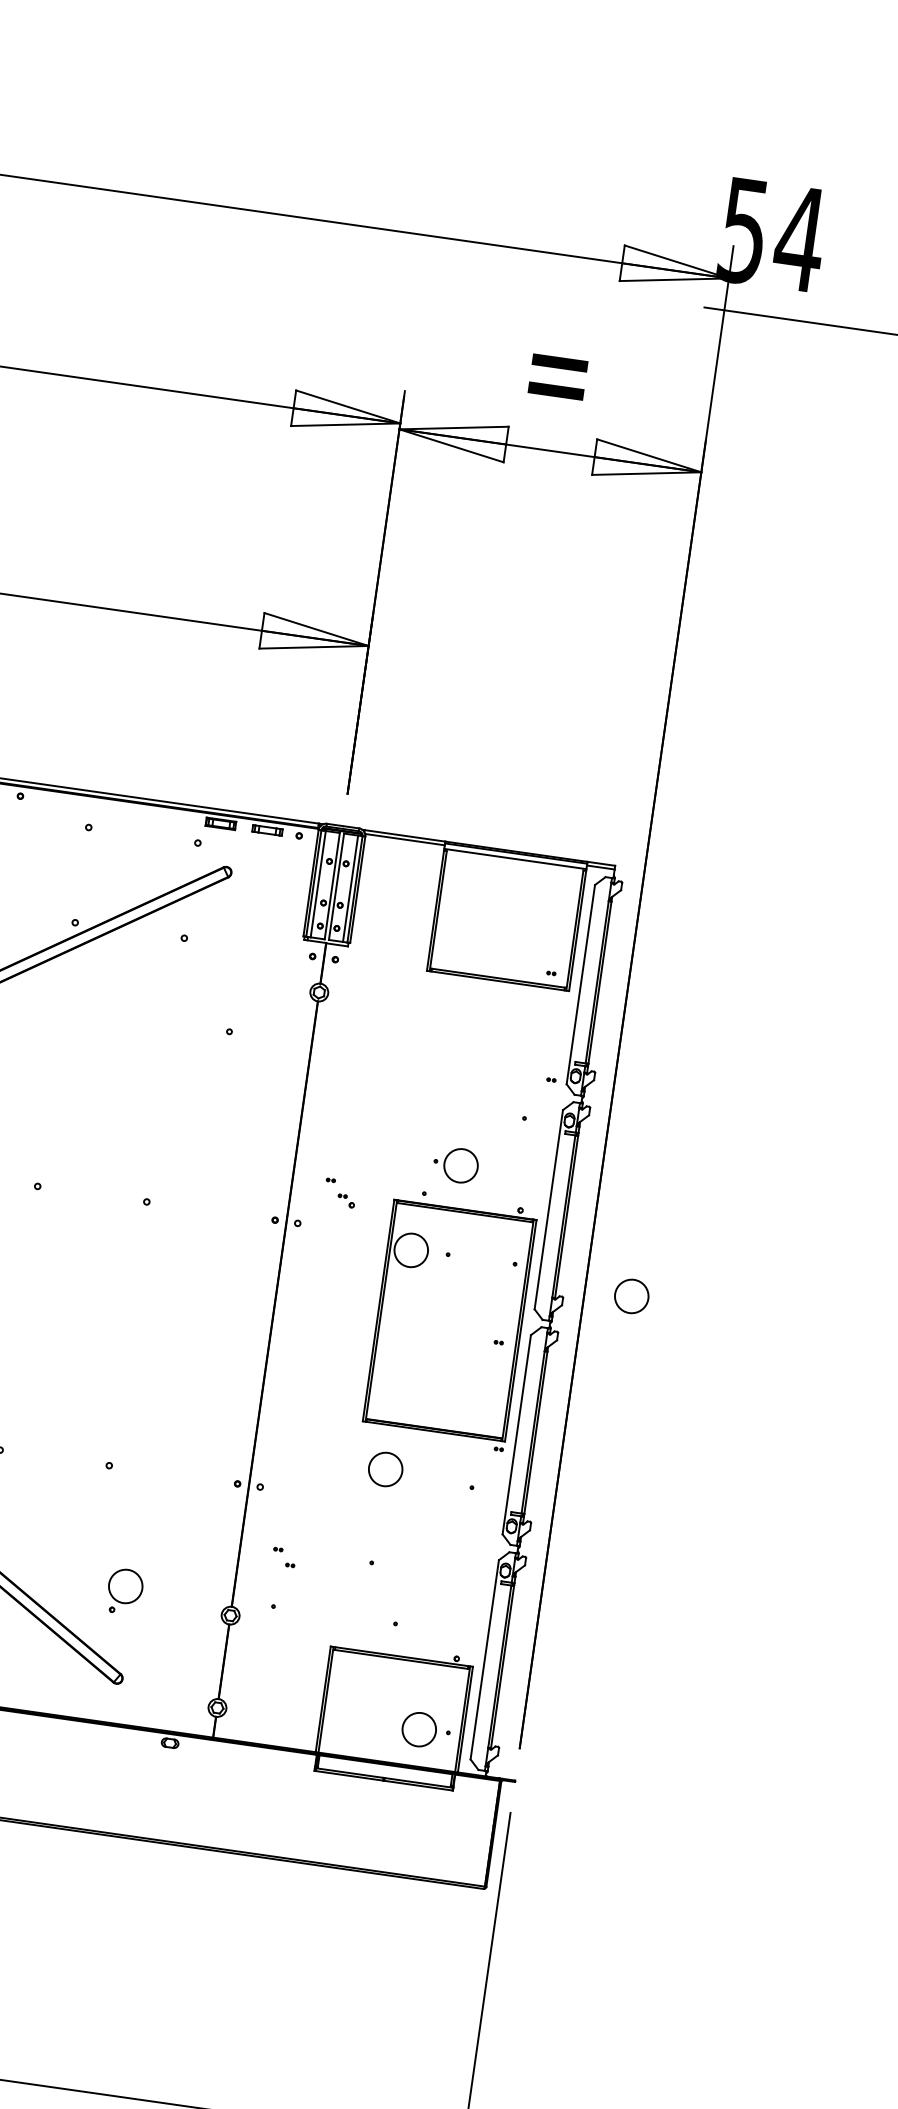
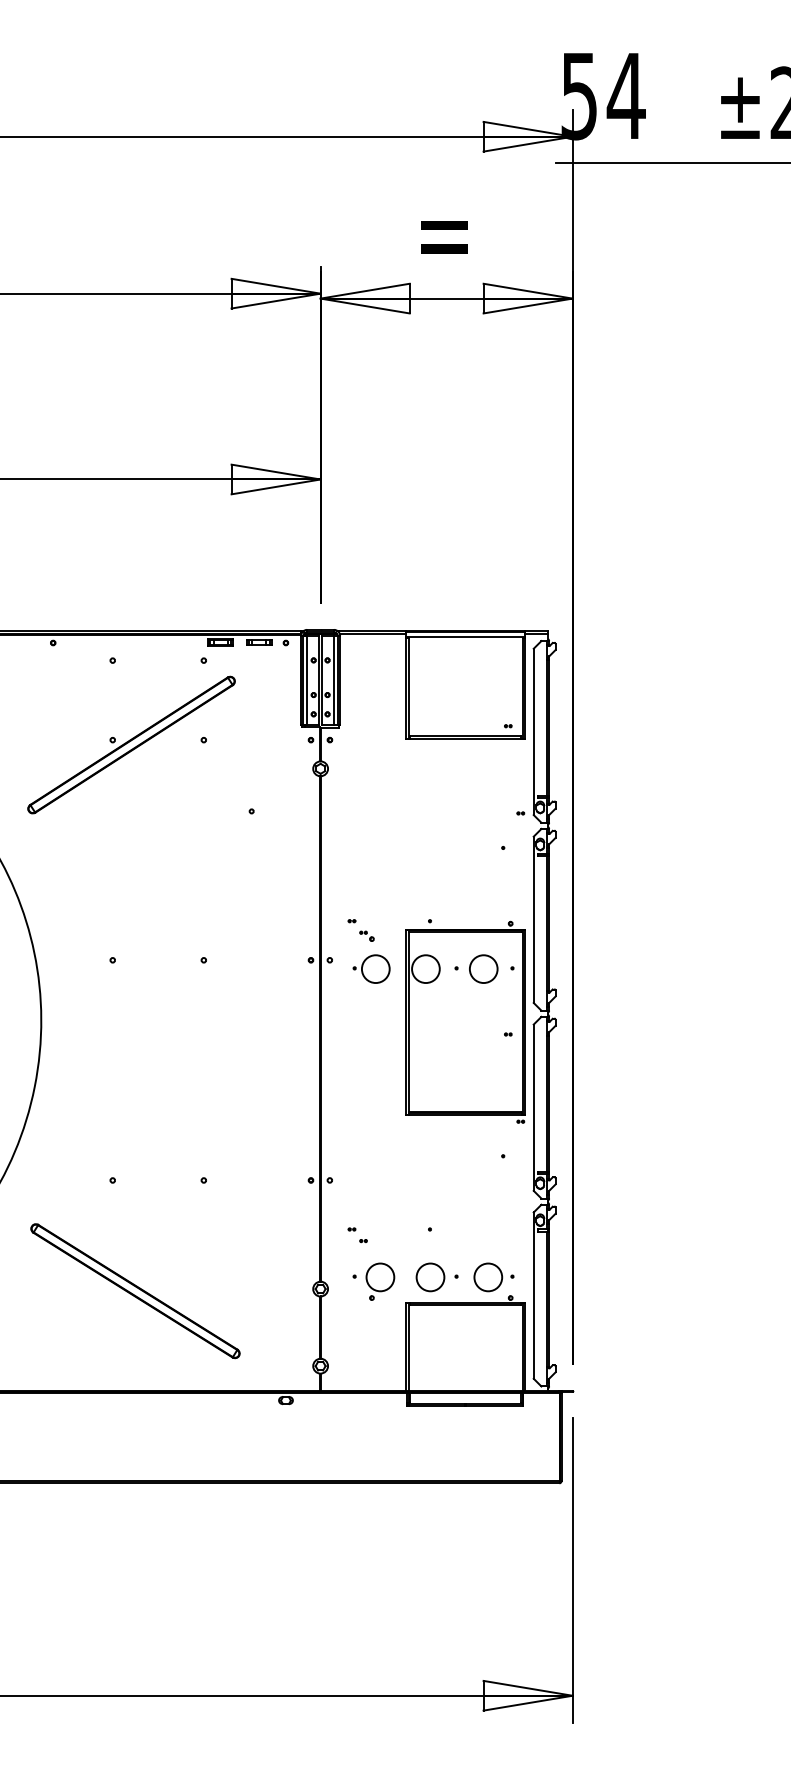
part: (455, 1164) -> (371, 968), moved
circle: (631, 1295) -> (483, 968), moved
circle: (385, 1469) -> (430, 1277), moved
part: (125, 1591) -> (380, 1281), moved
part: (425, 1730) -> (493, 1277), moved

